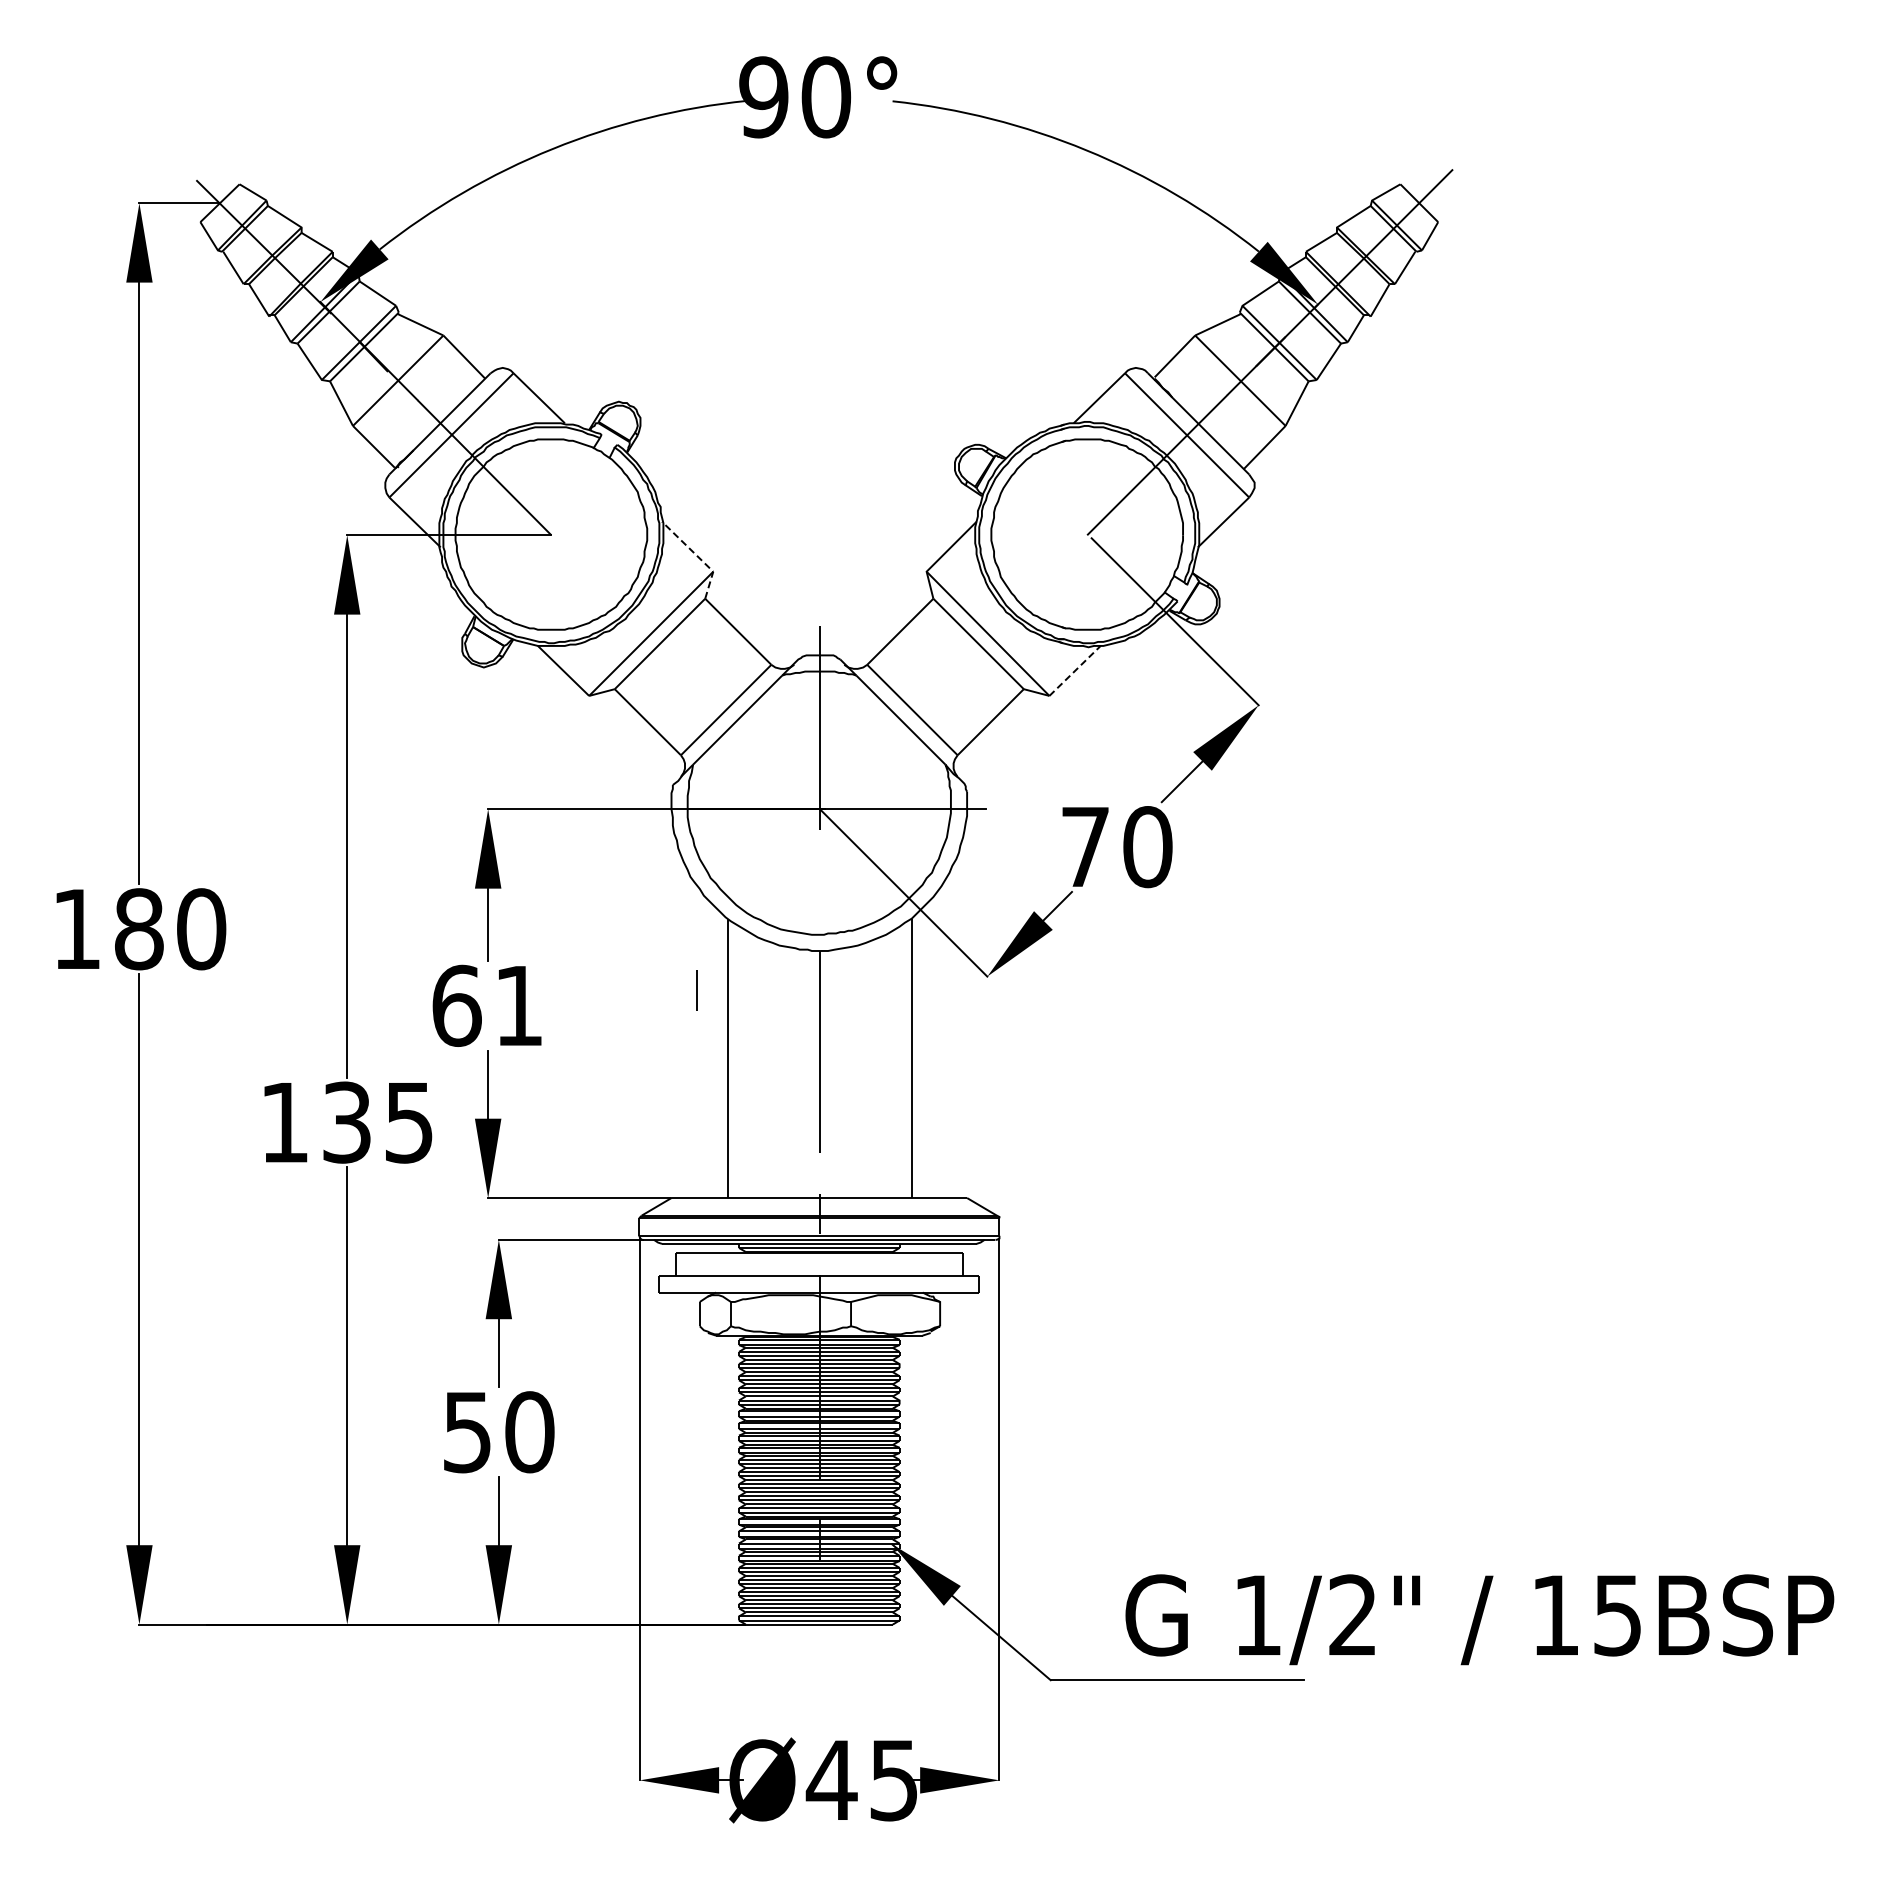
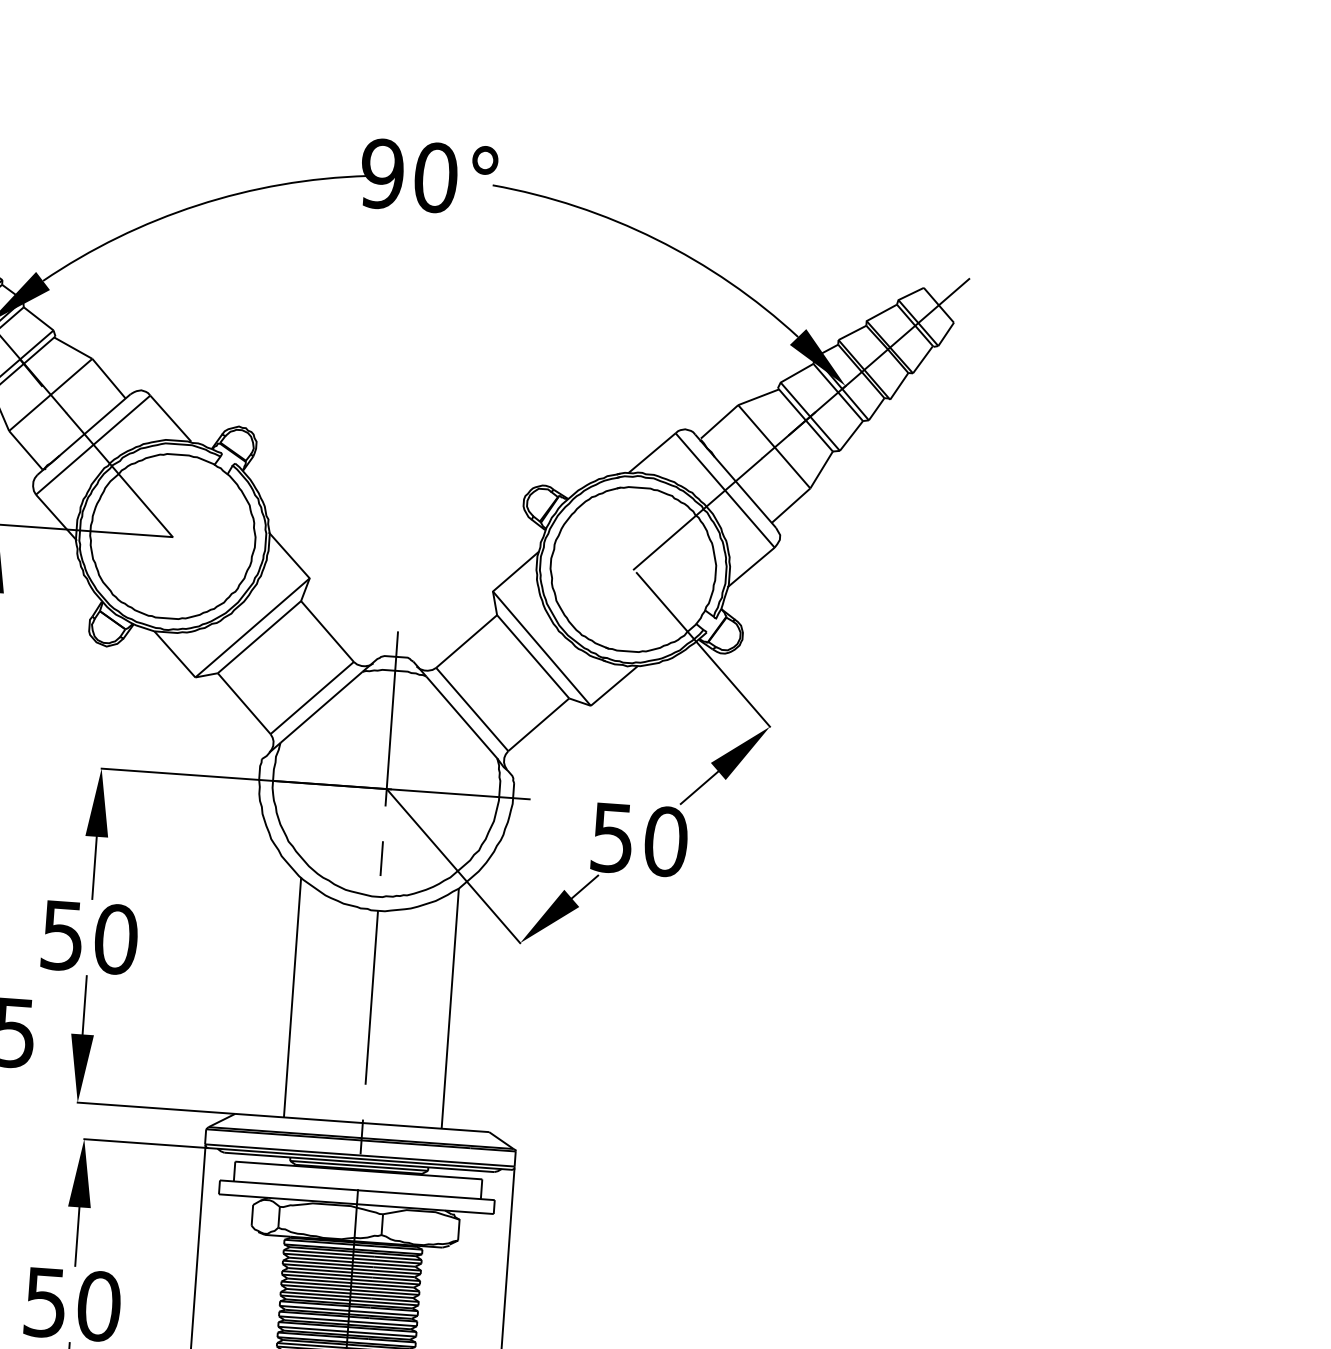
line: (698, 557) -> (297, 565), dashed -> solid
line: (1075, 670) -> (614, 685), dashed -> solid
text: (1085, 847) -> (612, 838), 70 -> 50
line: (696, 990) -> (381, 858), moved
text: (487, 1005) -> (88, 937), 61 -> 50

